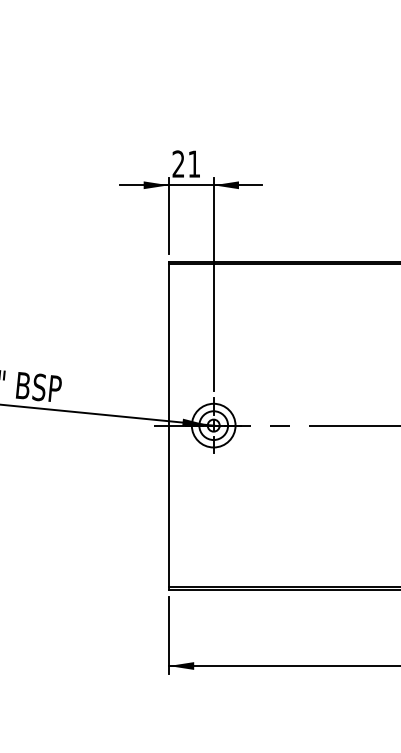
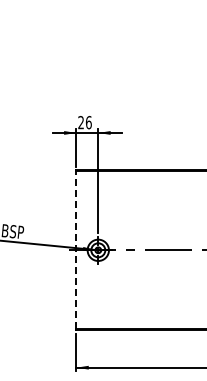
text: (193, 163) -> (88, 122), 21 -> 26
line: (169, 426) -> (76, 250), solid -> dashed

